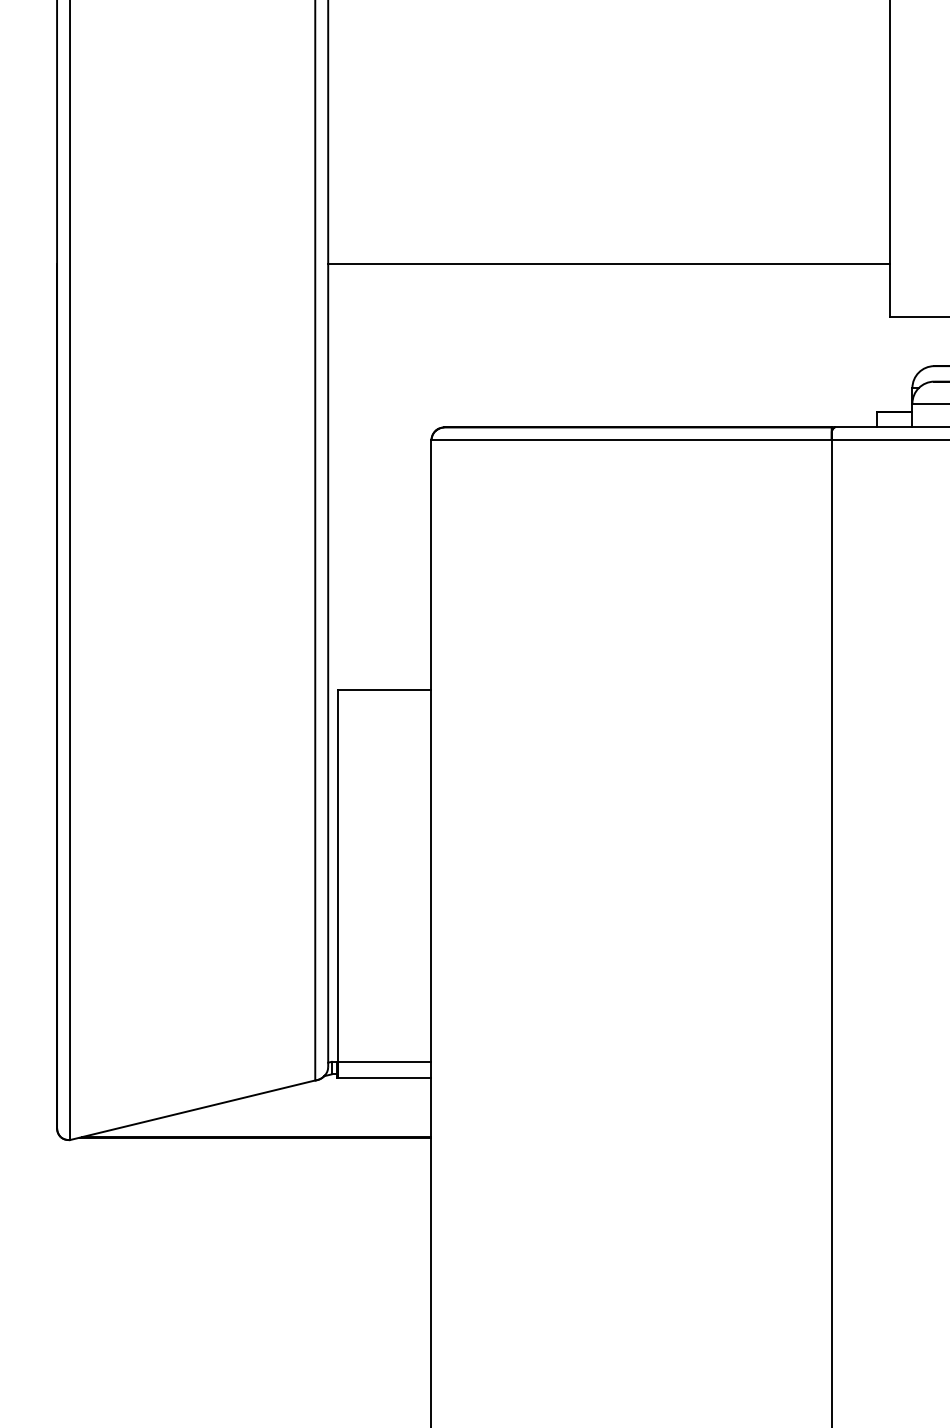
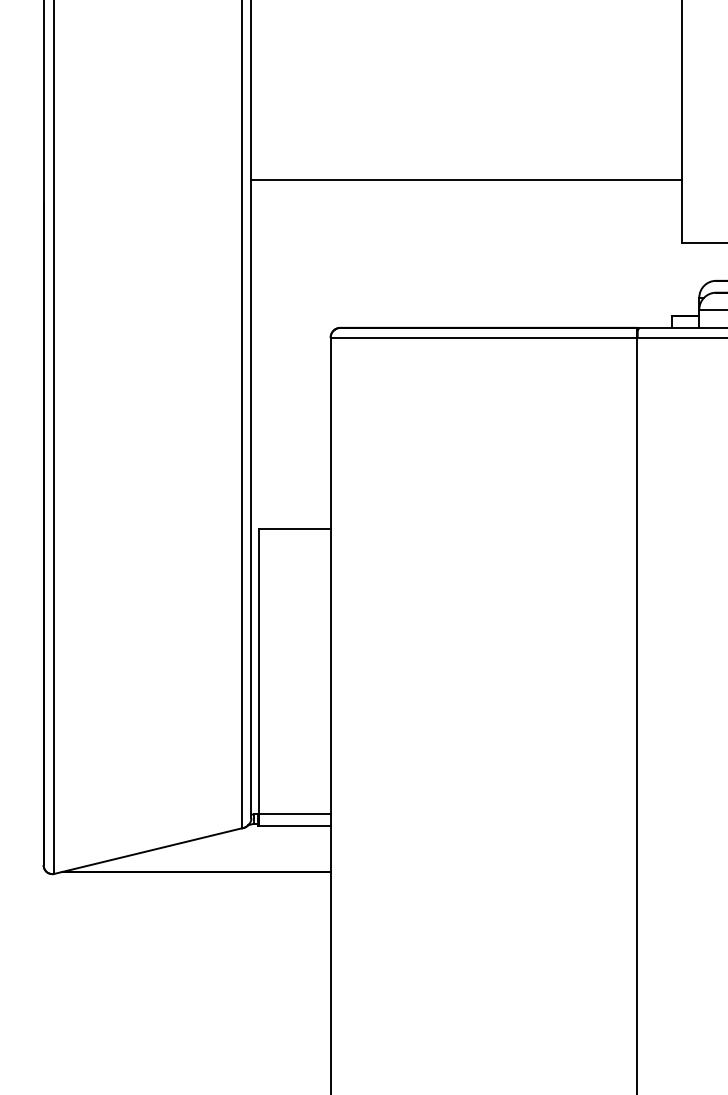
line: (608, 263) -> (466, 180), moved

